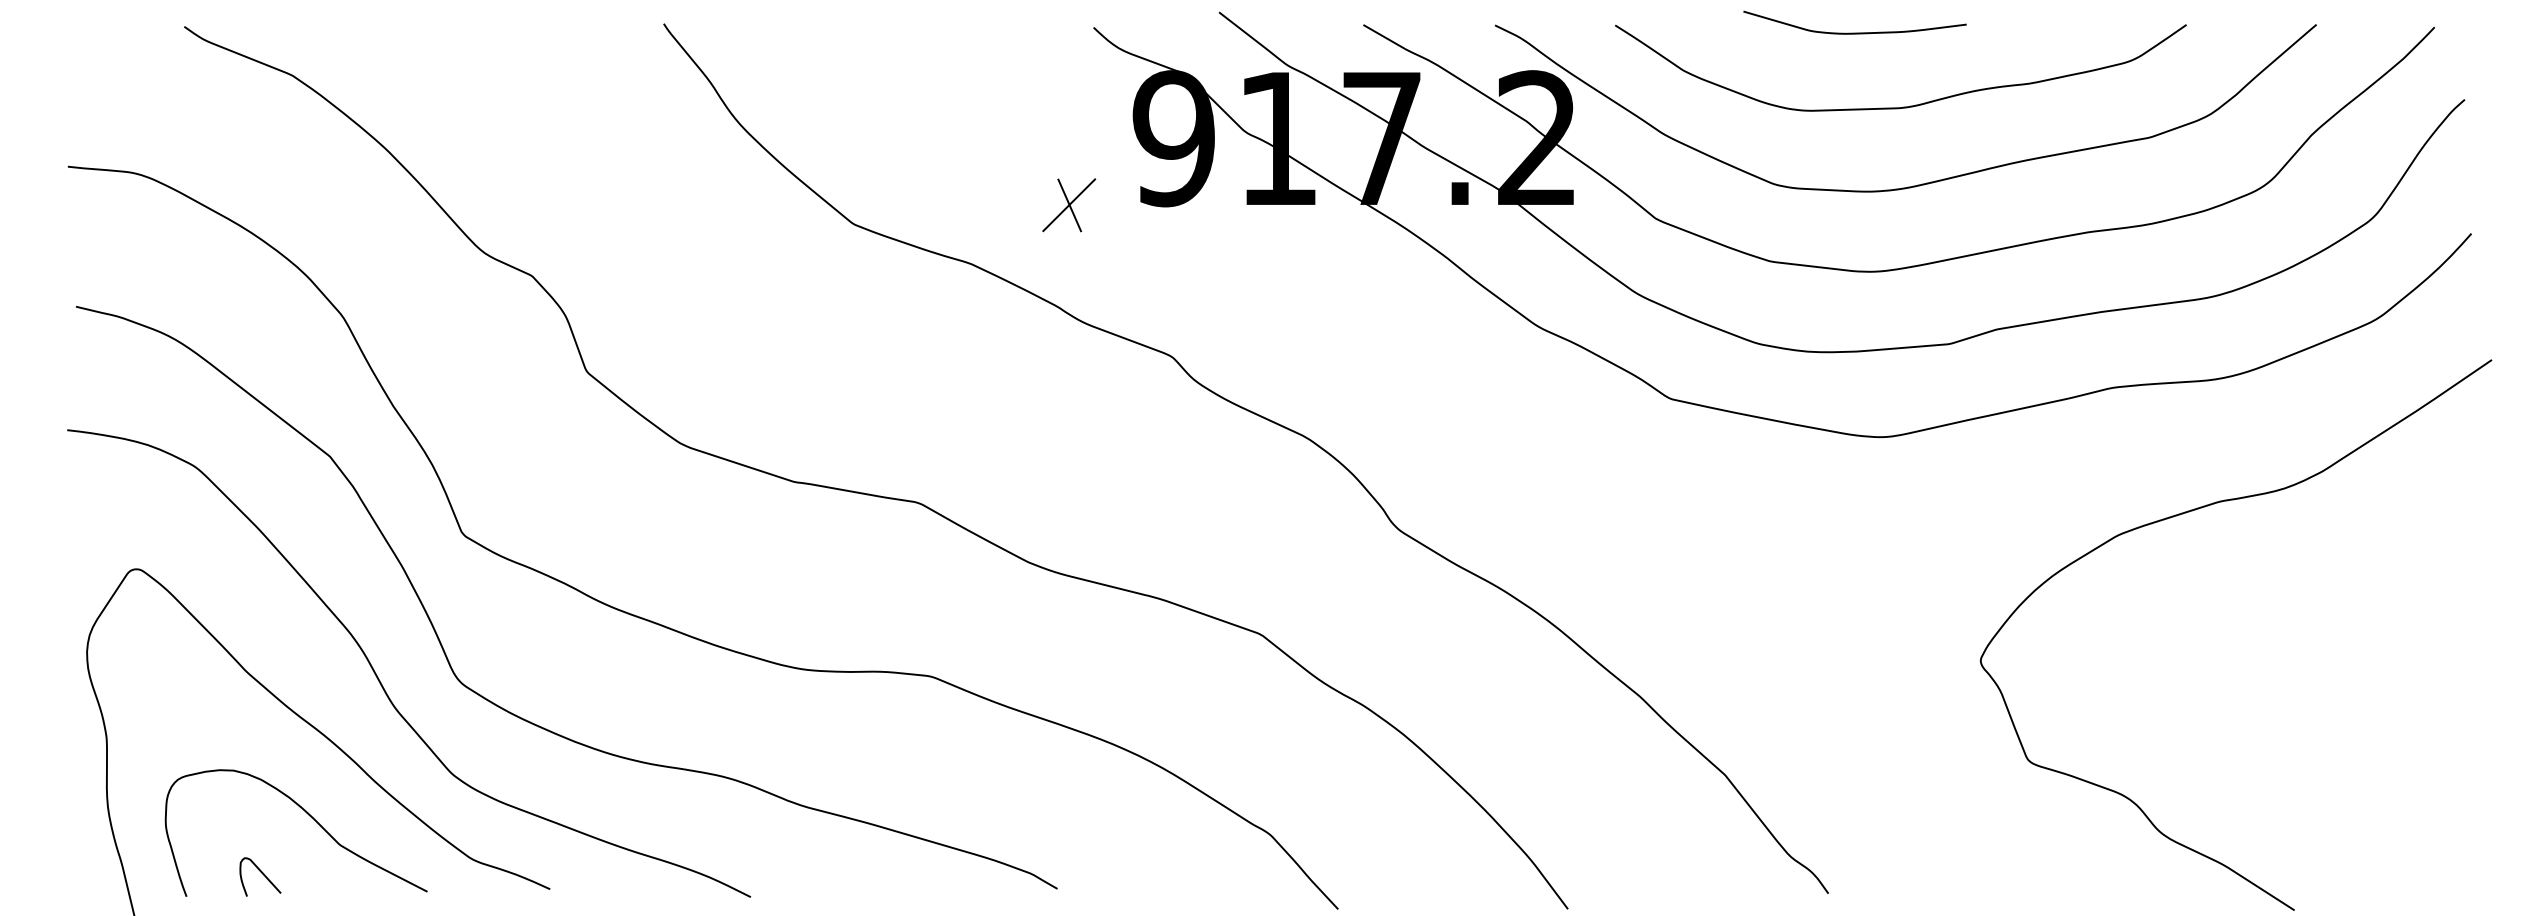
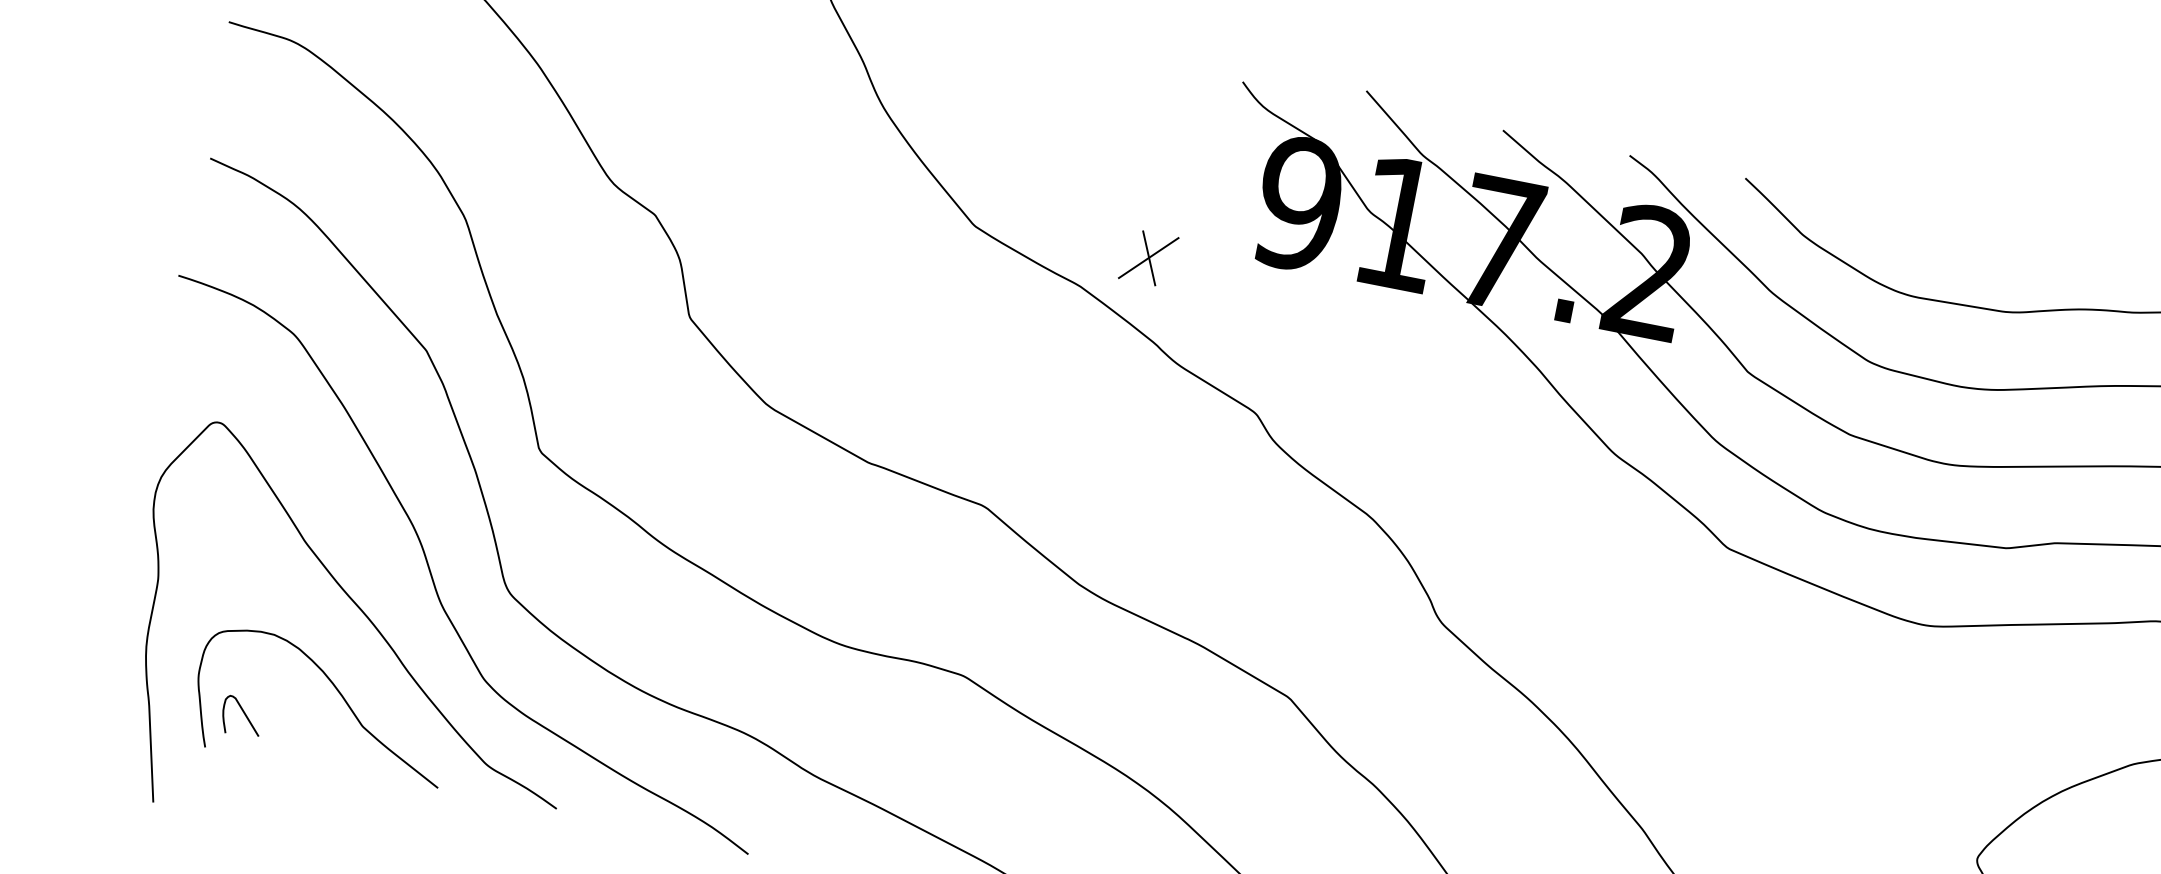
curve: (1854, 32) -> (1974, 230), removed
part: (1069, 205) -> (1148, 258), moved
curve: (262, 874) -> (244, 714), moved

